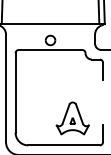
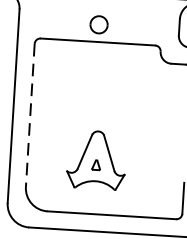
line: (15, 92) -> (30, 114), solid -> dashed
part: (72, 118) -> (96, 160), moved

